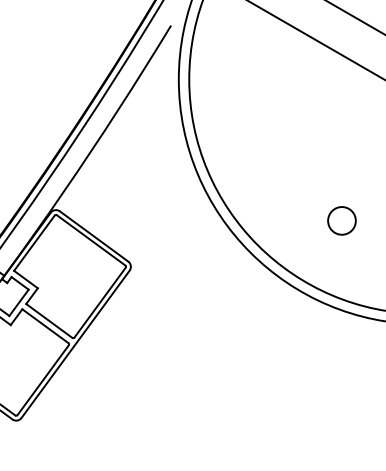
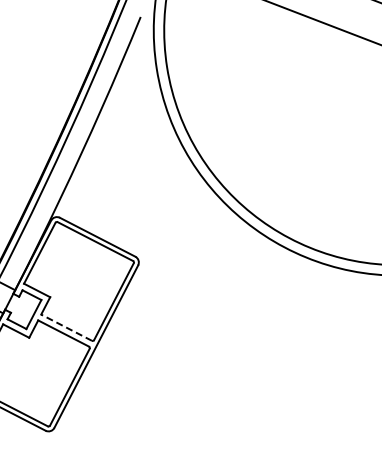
circle: (341, 220) -> (339, 182), removed
line: (49, 320) -> (66, 327), solid -> dashed

